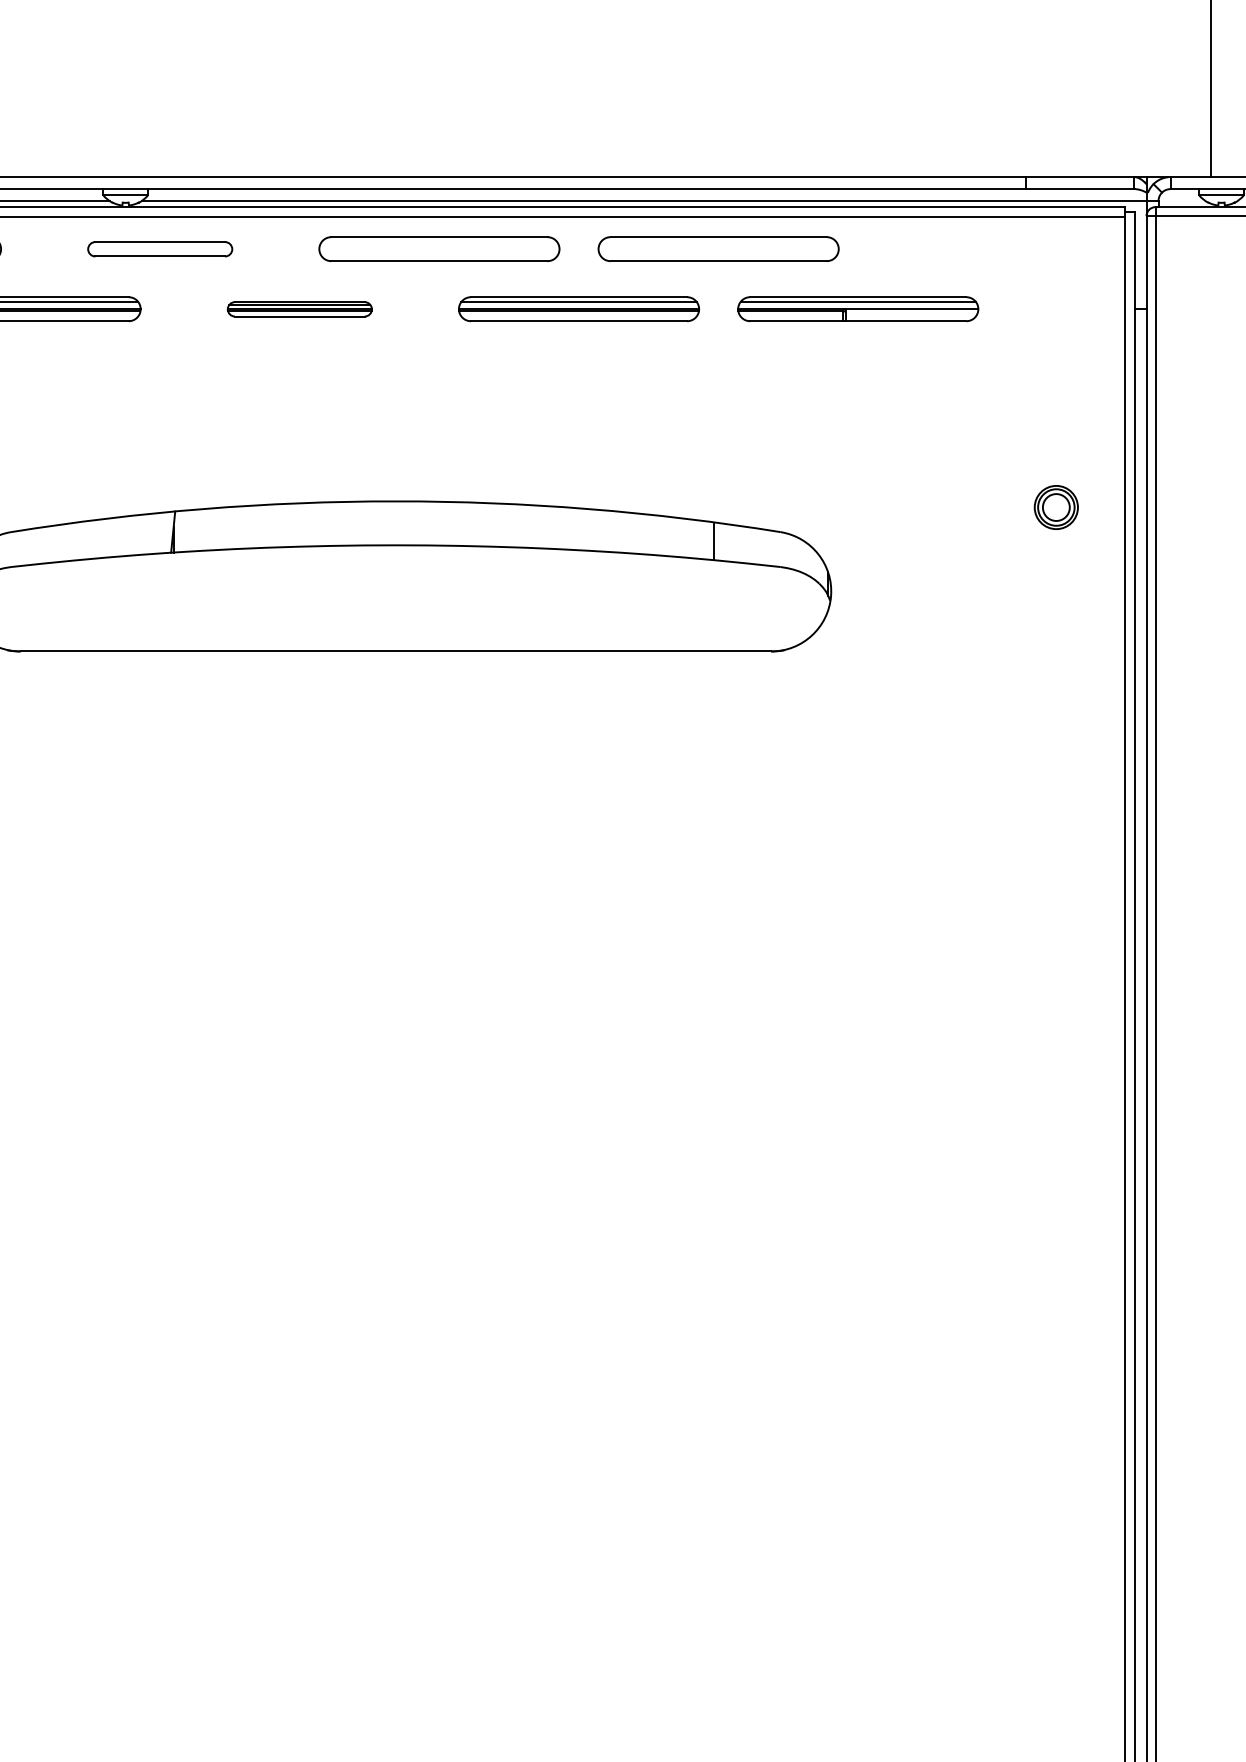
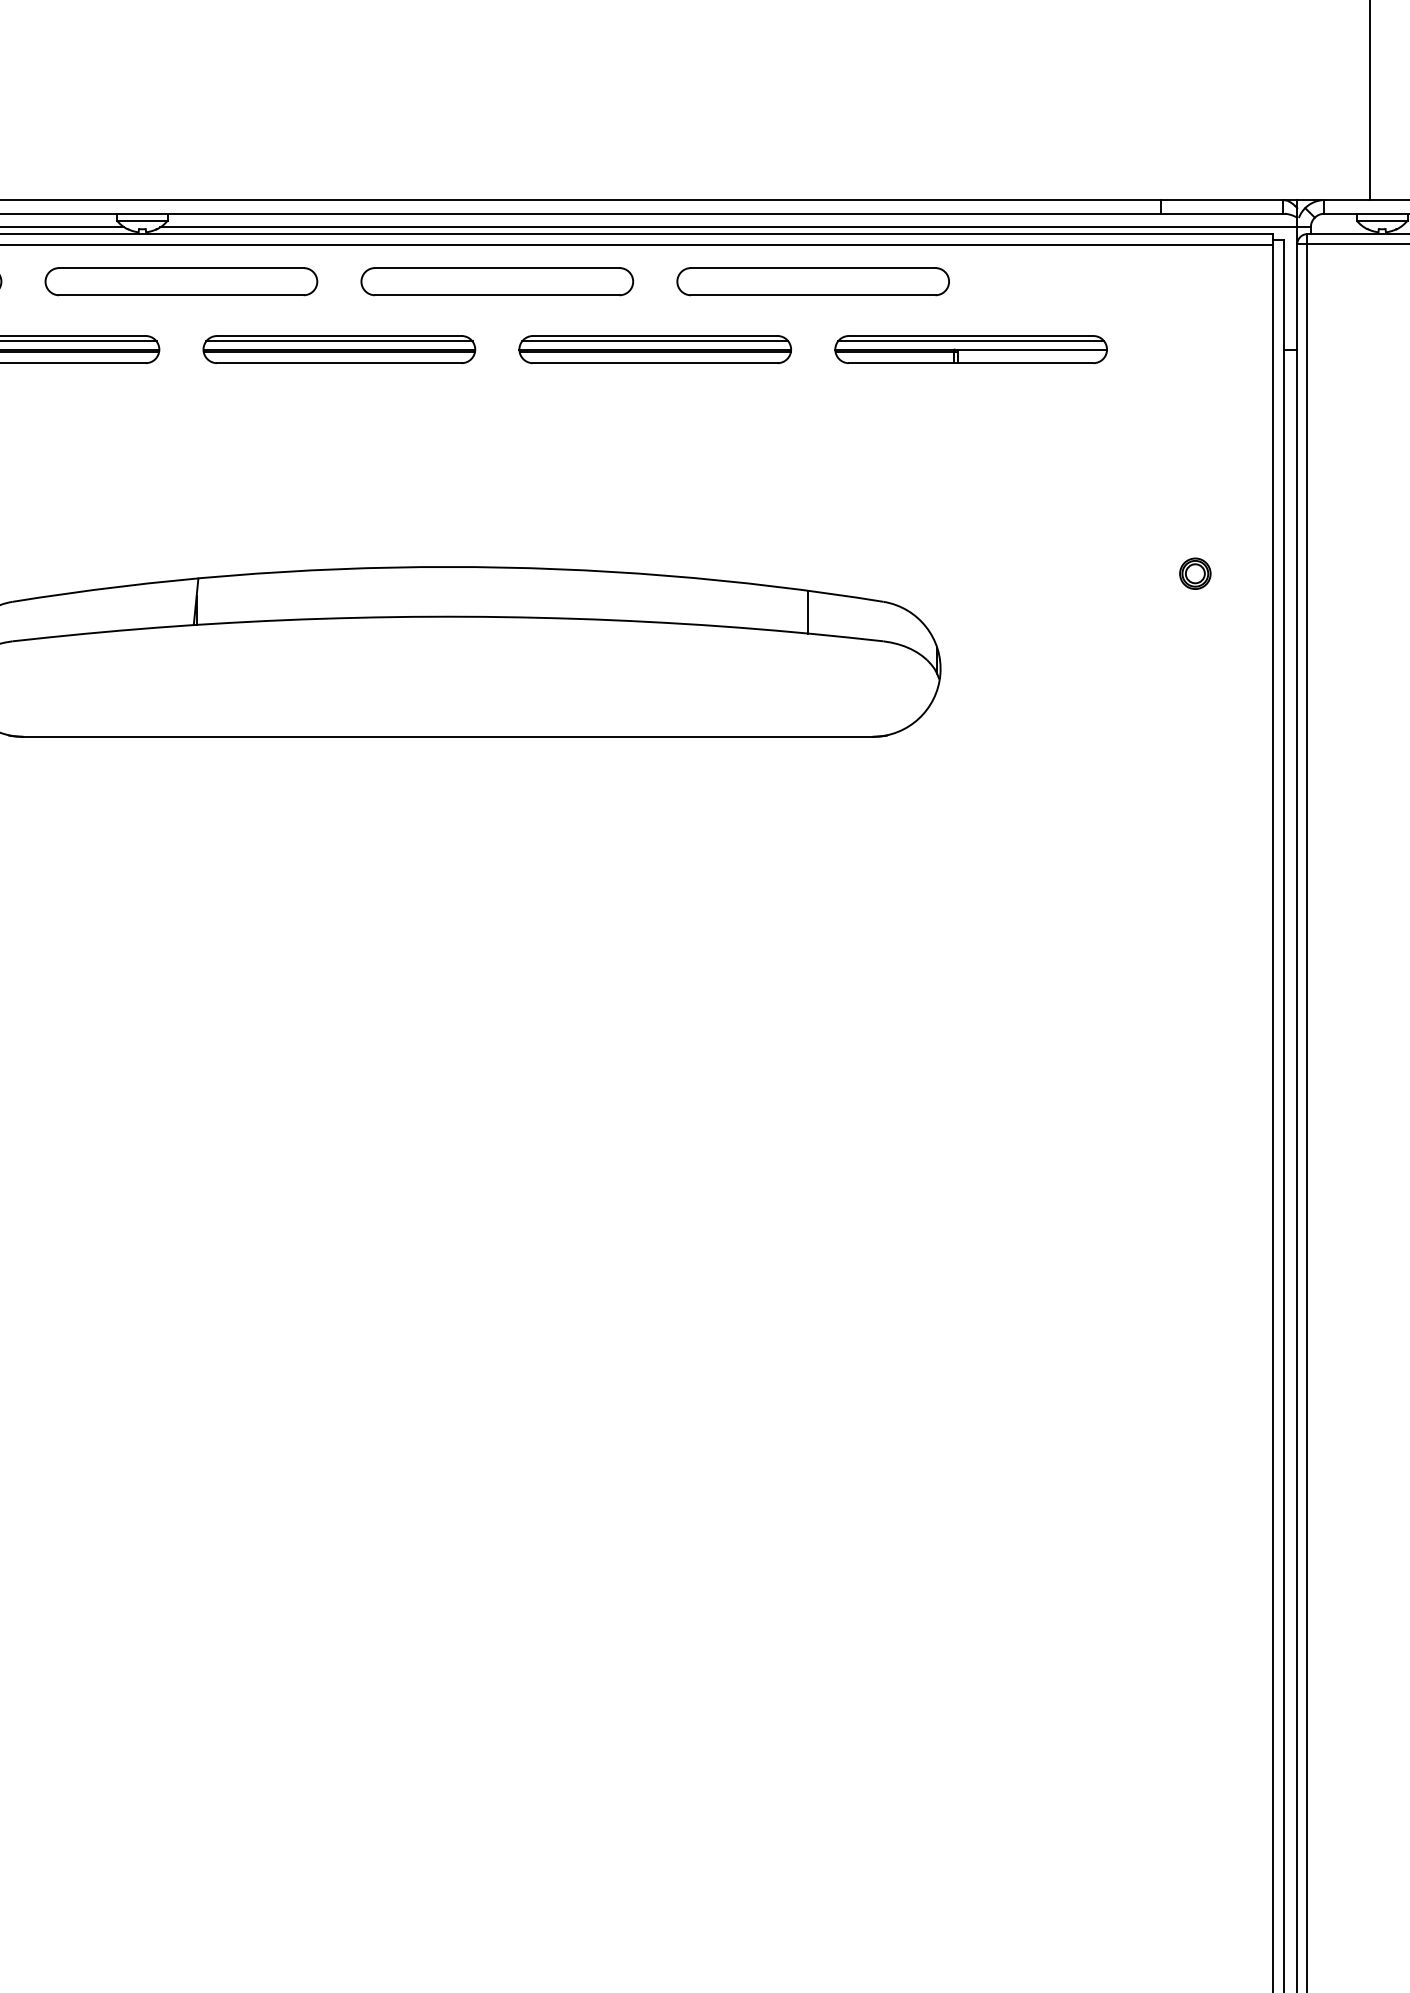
part: (160, 249) -> (181, 281), size x1.67
part: (299, 309) -> (339, 349), size x1.67
part: (1056, 507) -> (1195, 573), size x0.62

